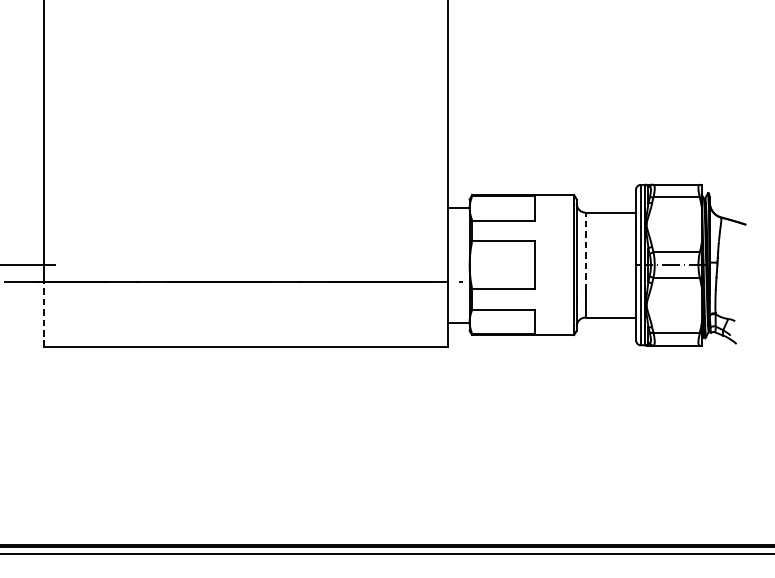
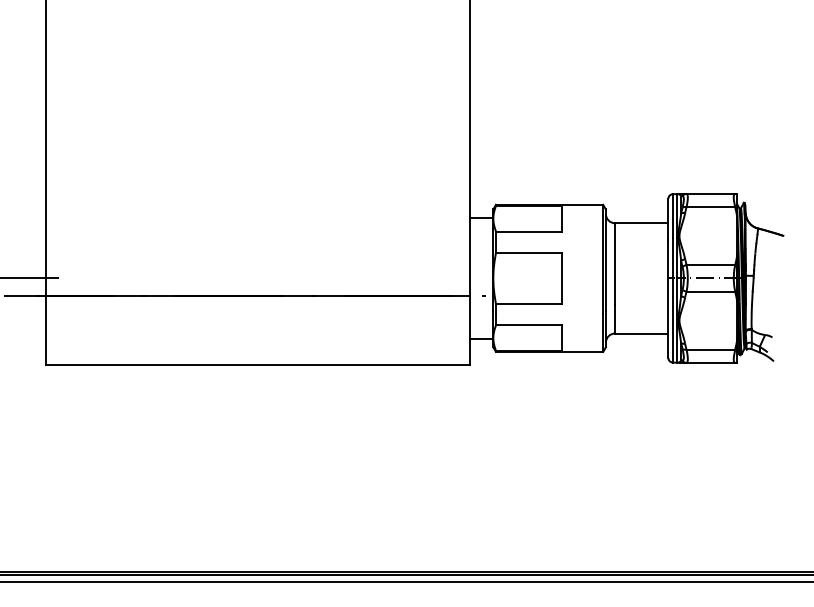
line: (585, 251) -> (615, 264), dashed -> solid
line: (44, 313) -> (46, 329), dashed -> solid

